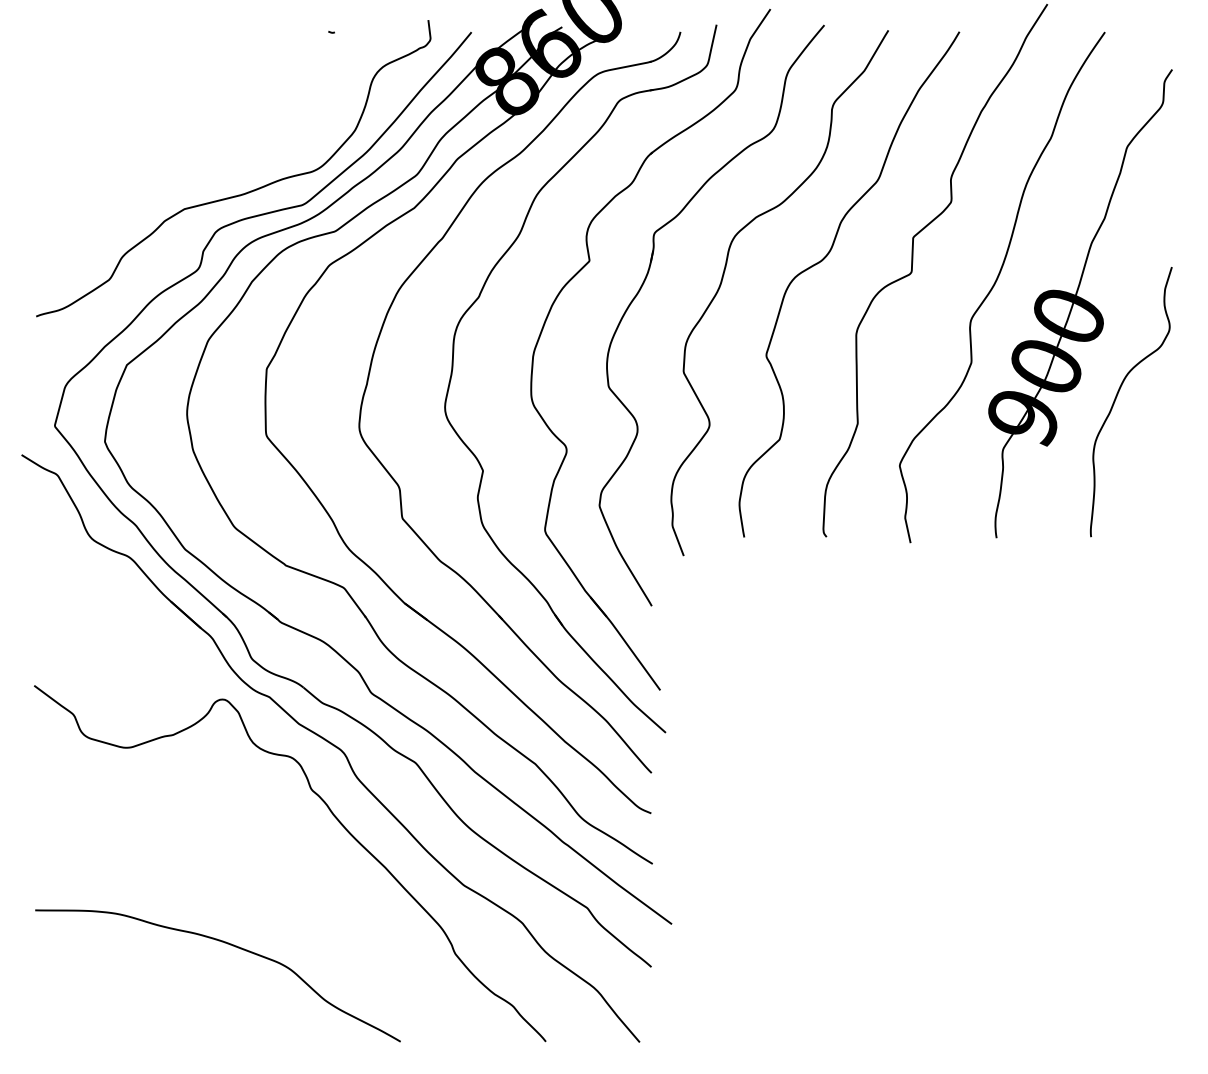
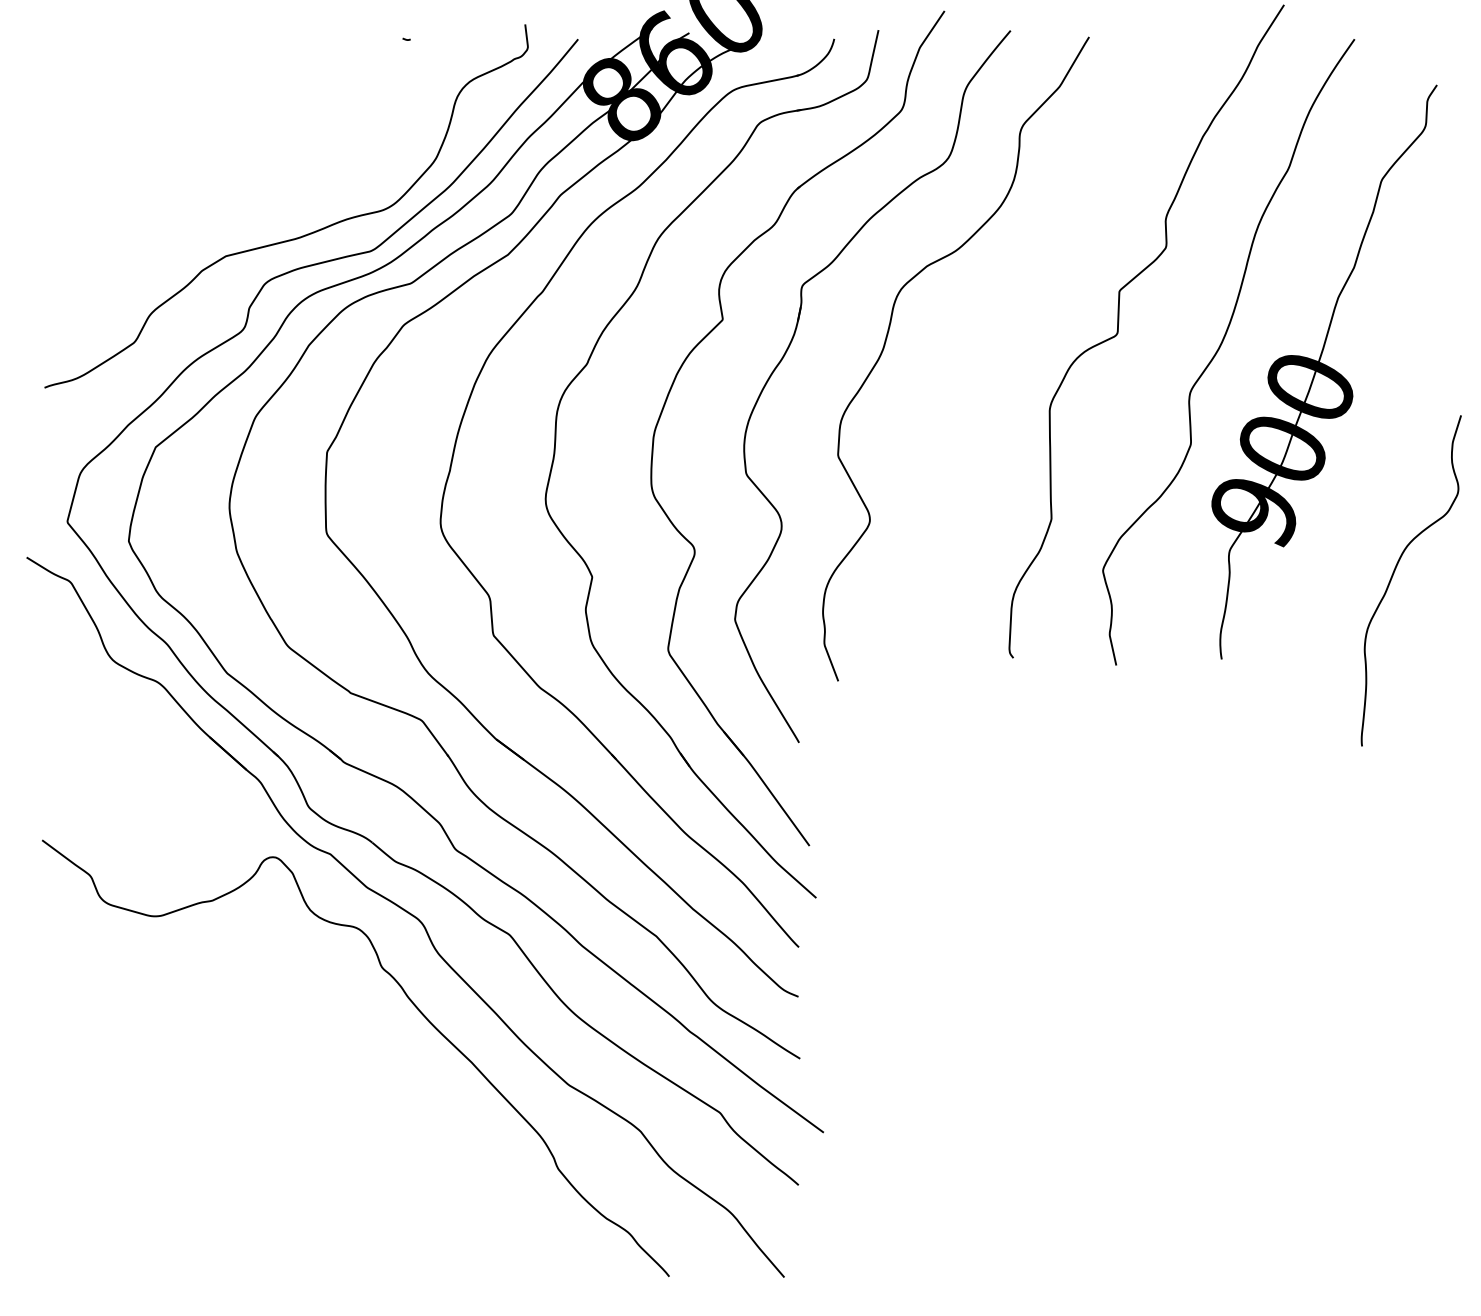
curve: (824, 259) -> (1010, 317), removed
curve: (1117, 396) -> (1394, 574), moved
curve: (227, 944) -> (279, 1157), removed

